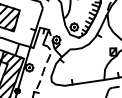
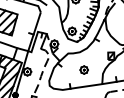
part: (85, 65) -> (83, 69), added

